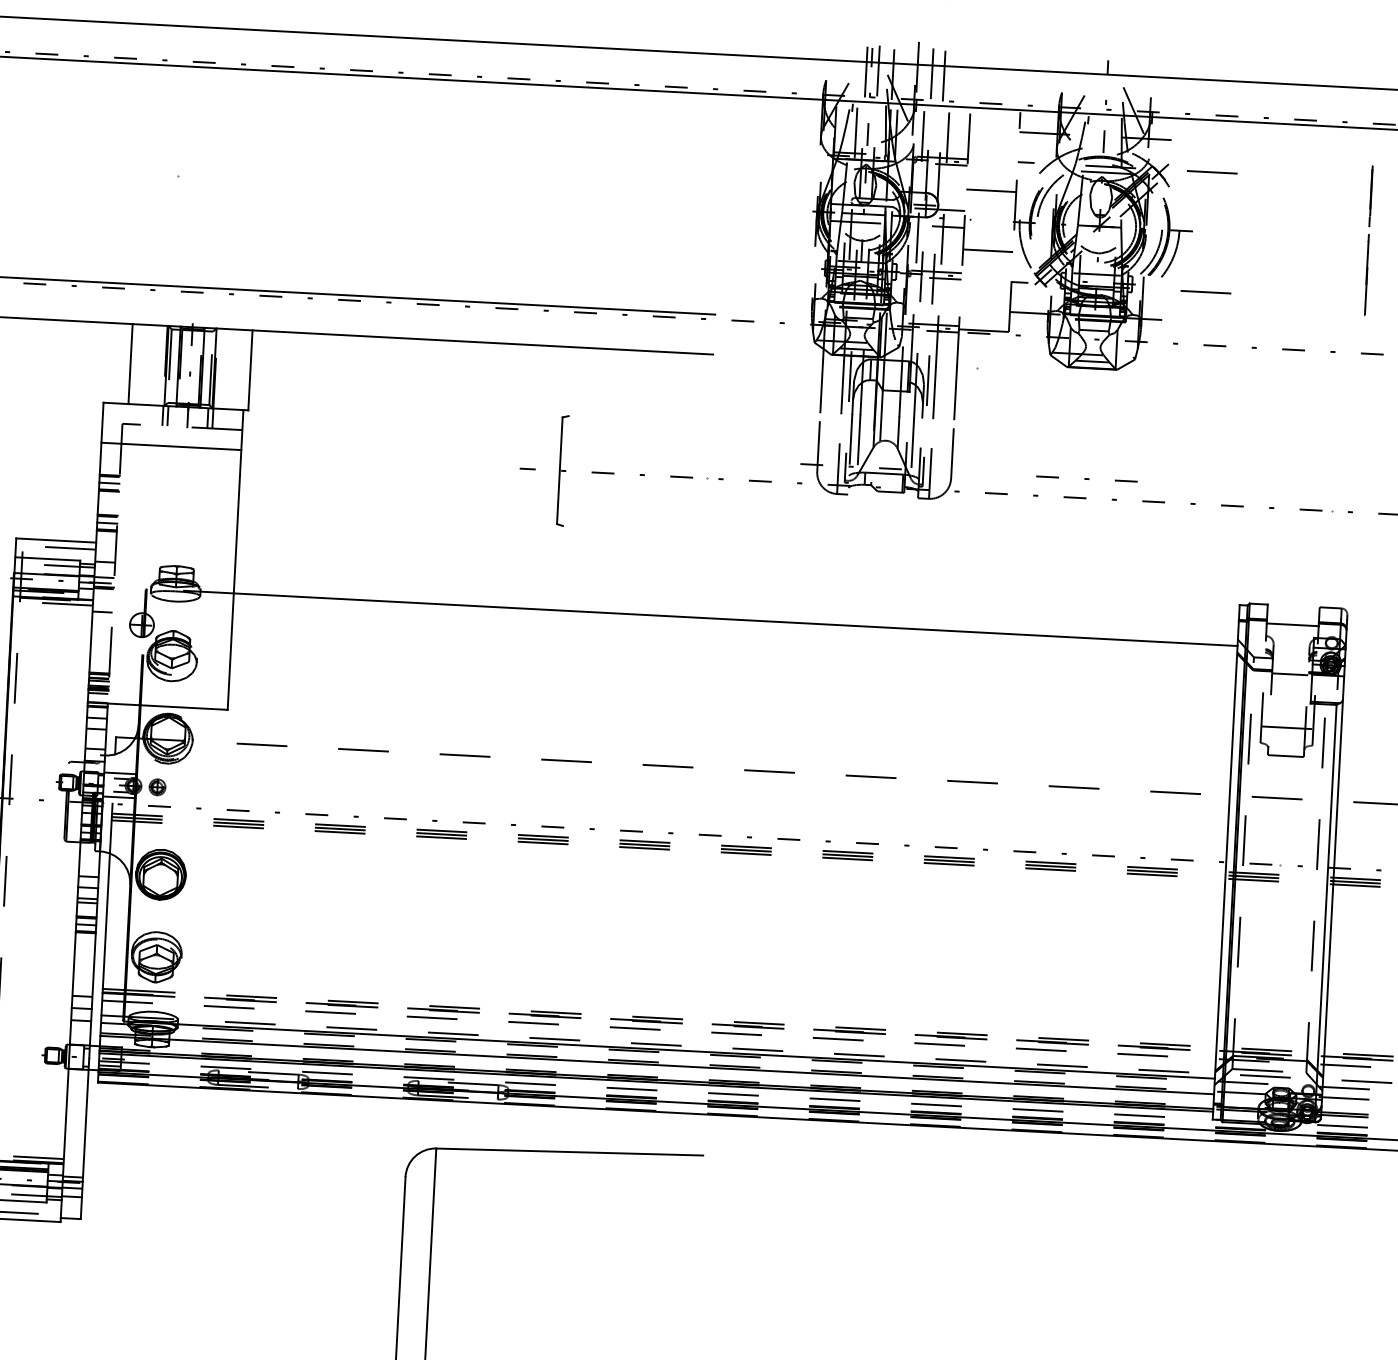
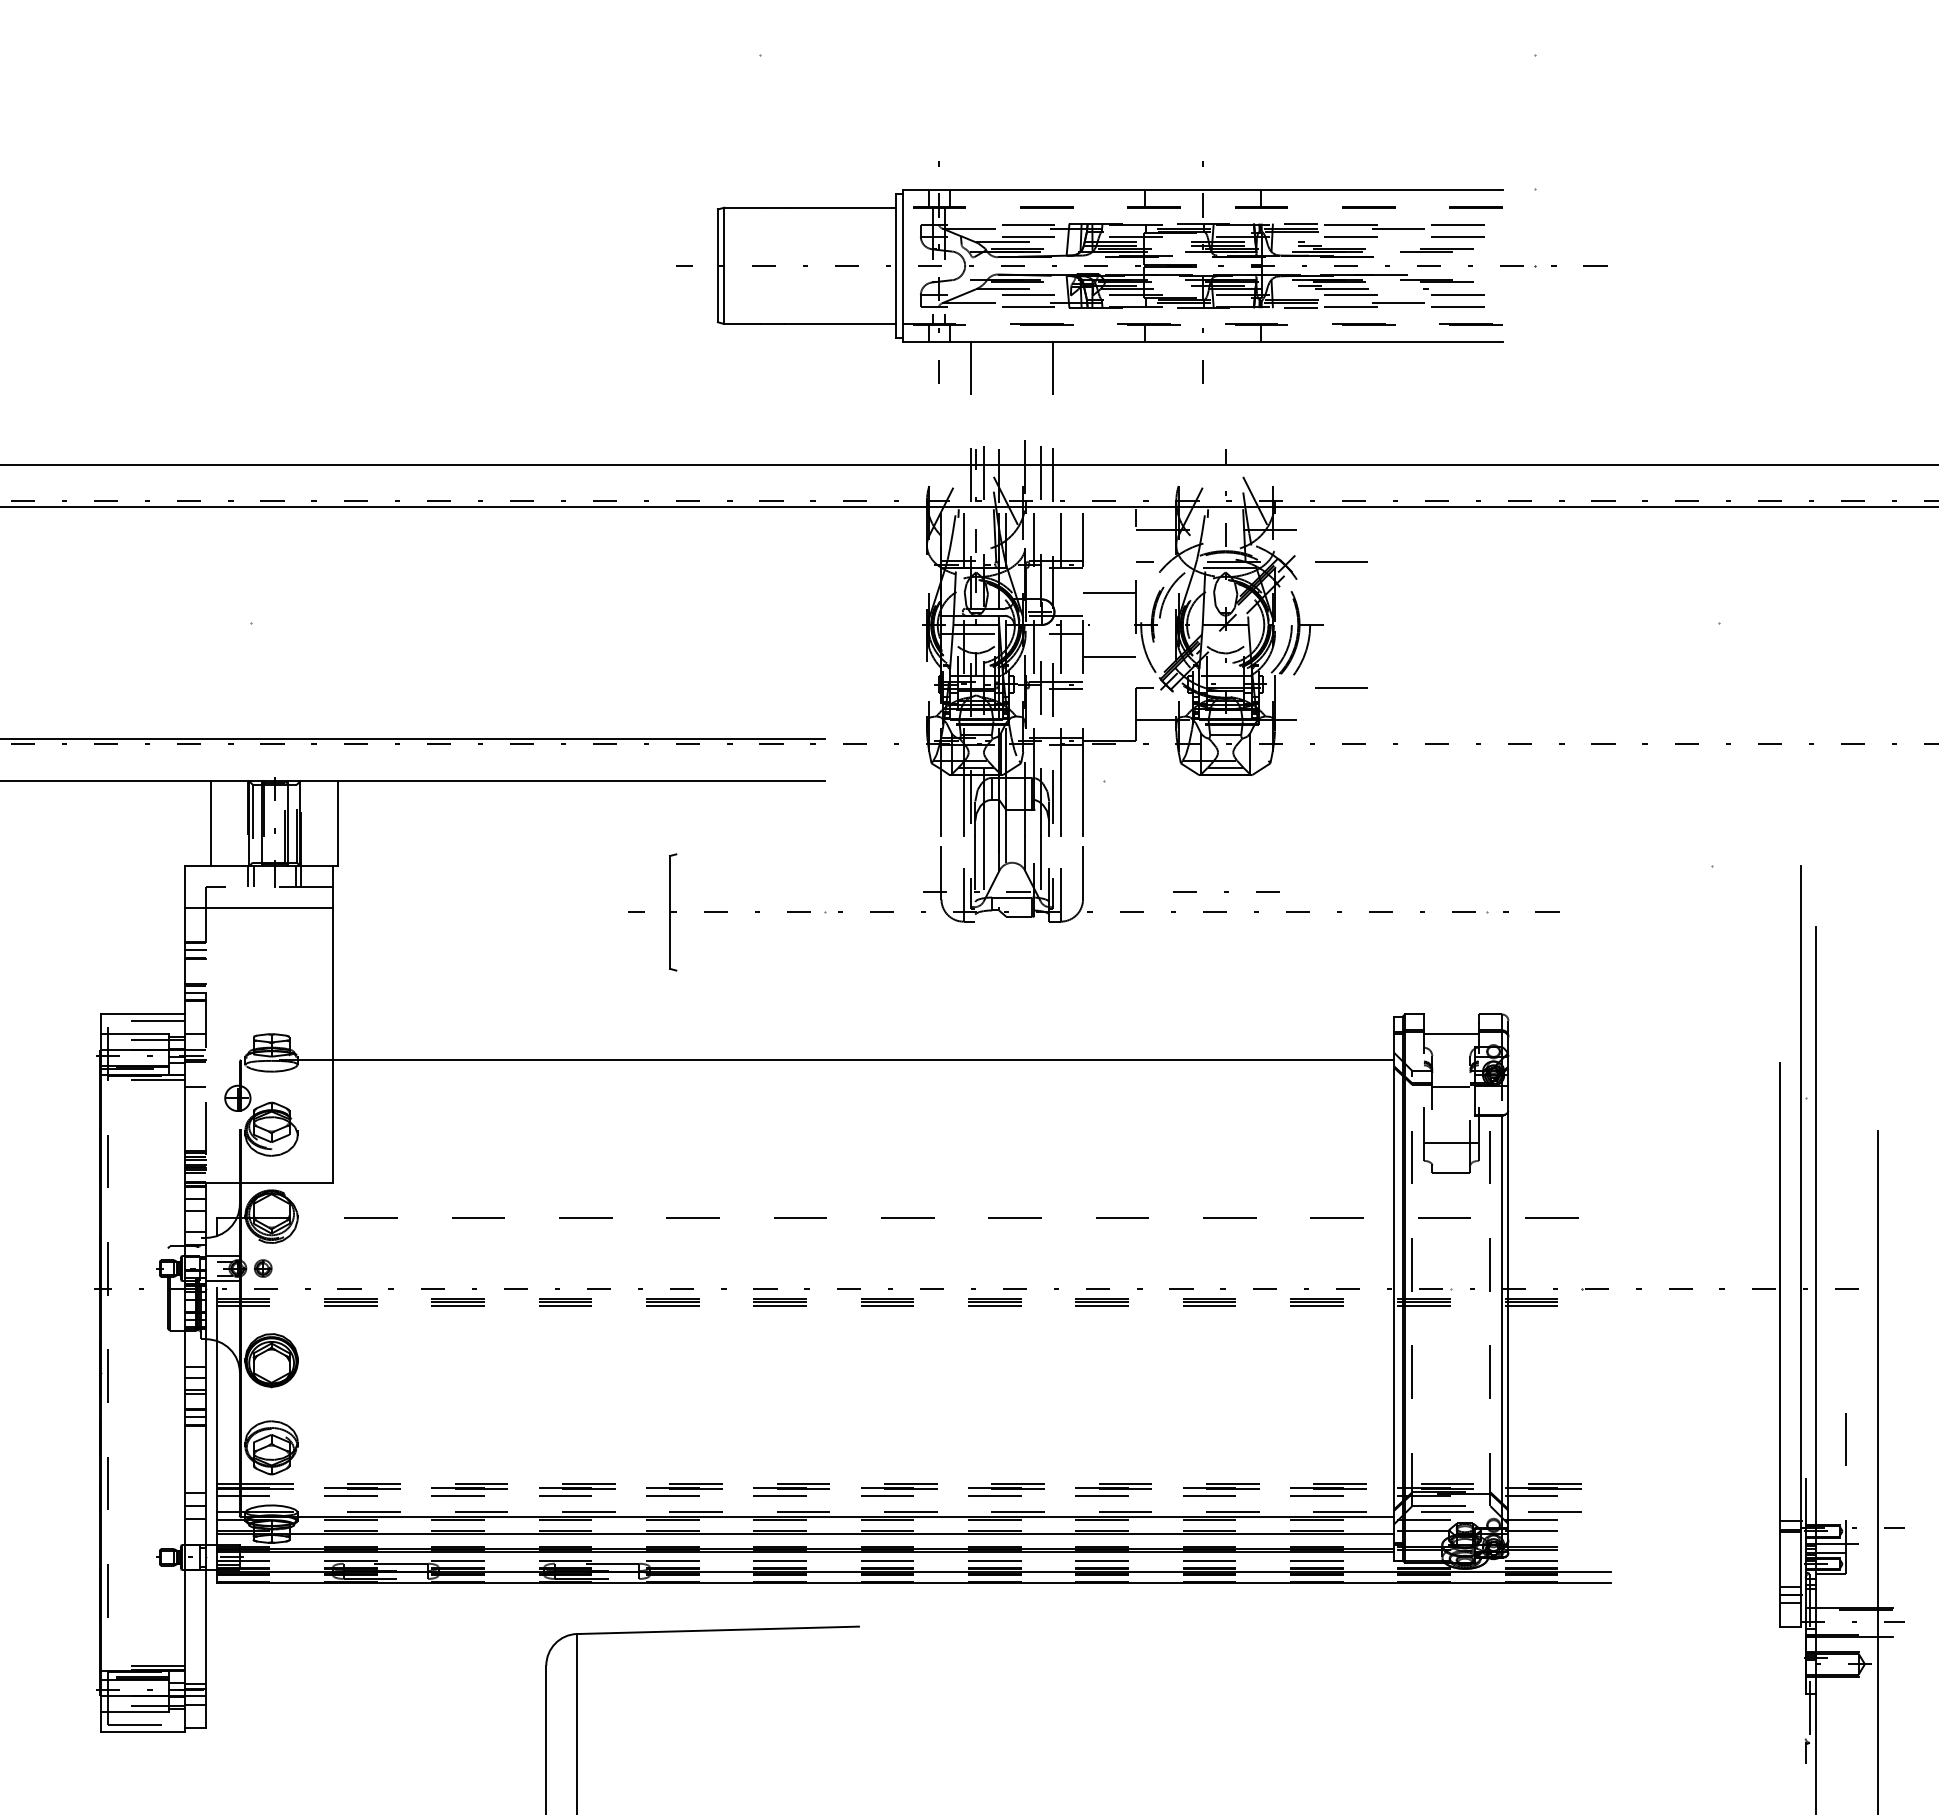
line: (1368, 240) -> (1510, 624), removed

